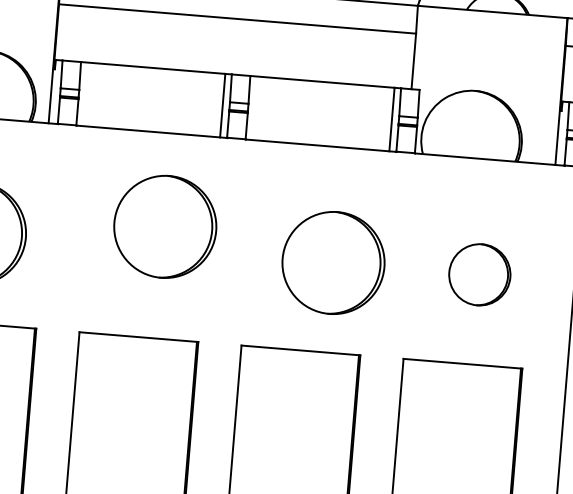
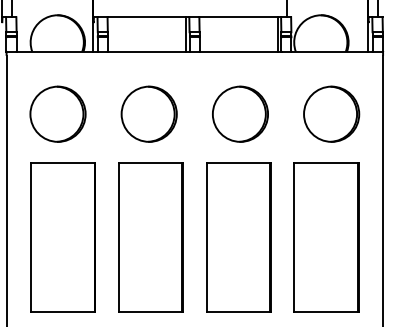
part: (164, 225) -> (148, 113), moved
part: (333, 261) -> (240, 113), moved
part: (479, 273) -> (331, 113), size x1.67

